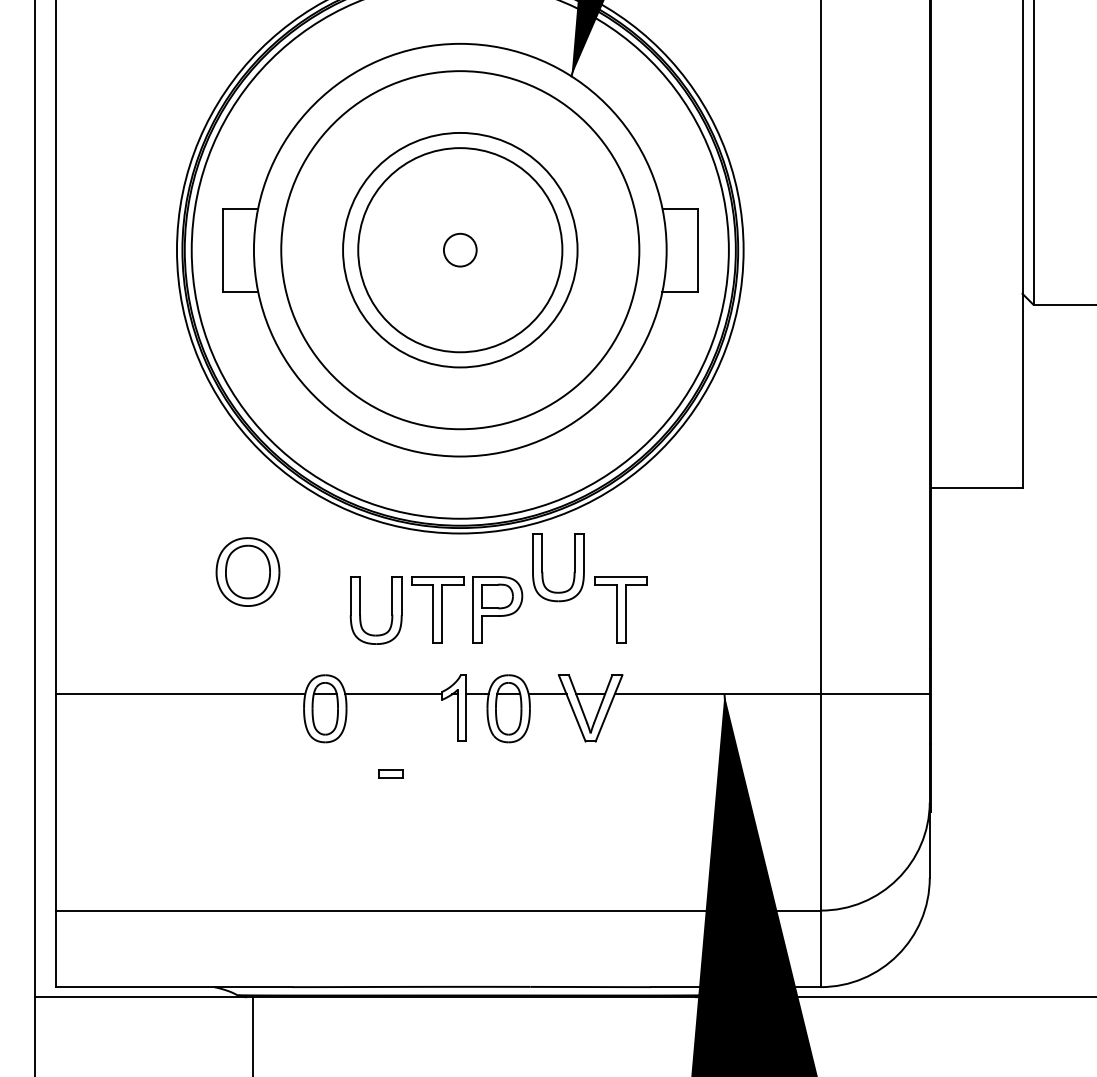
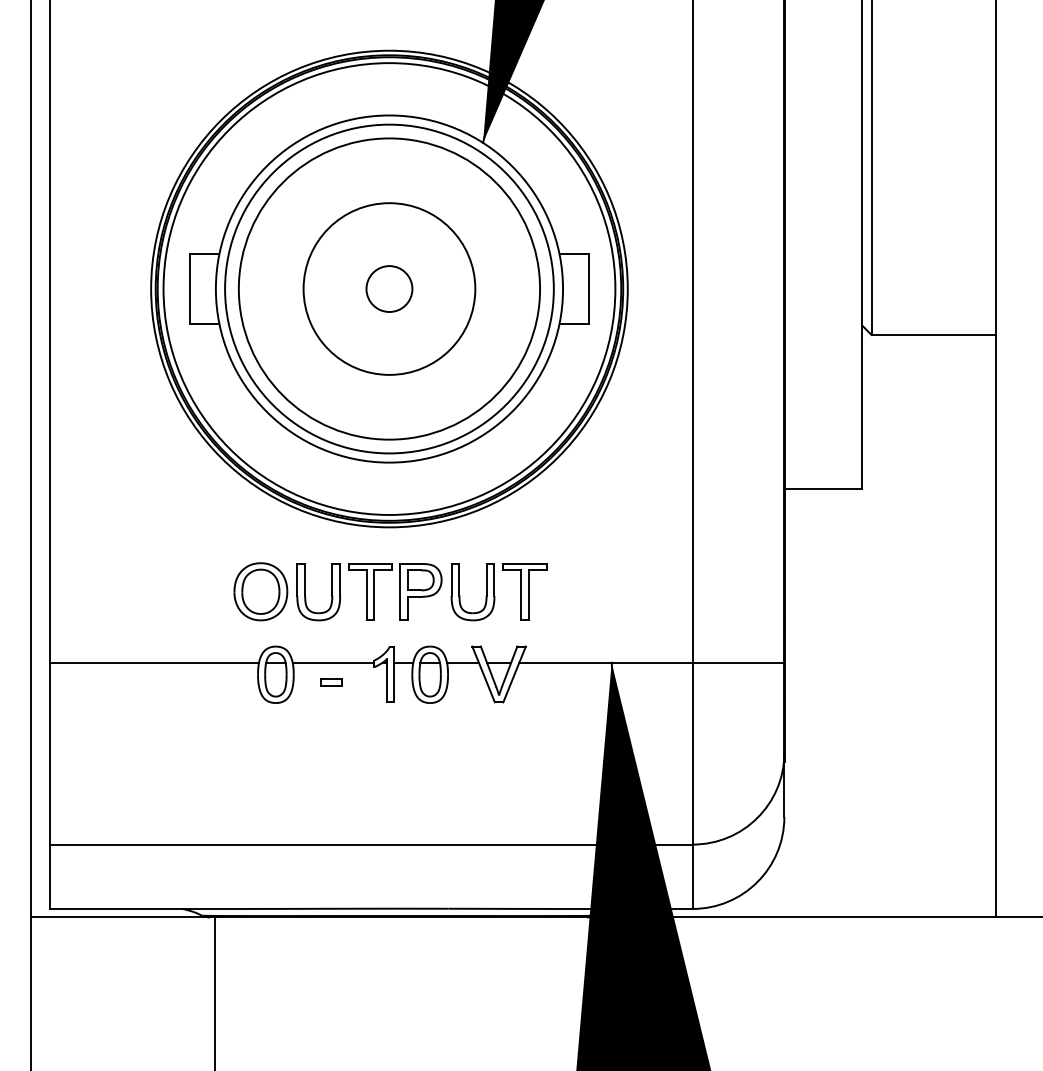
circle: (460, 249) -> (389, 288), size x1.67
circle: (460, 250) -> (389, 289), size x1.67
part: (247, 571) -> (260, 591), moved
part: (543, 571) -> (460, 595), moved
part: (391, 773) -> (331, 682), moved

